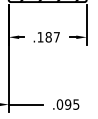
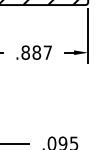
text: (40, 37) -> (25, 52), .187 -> .887

